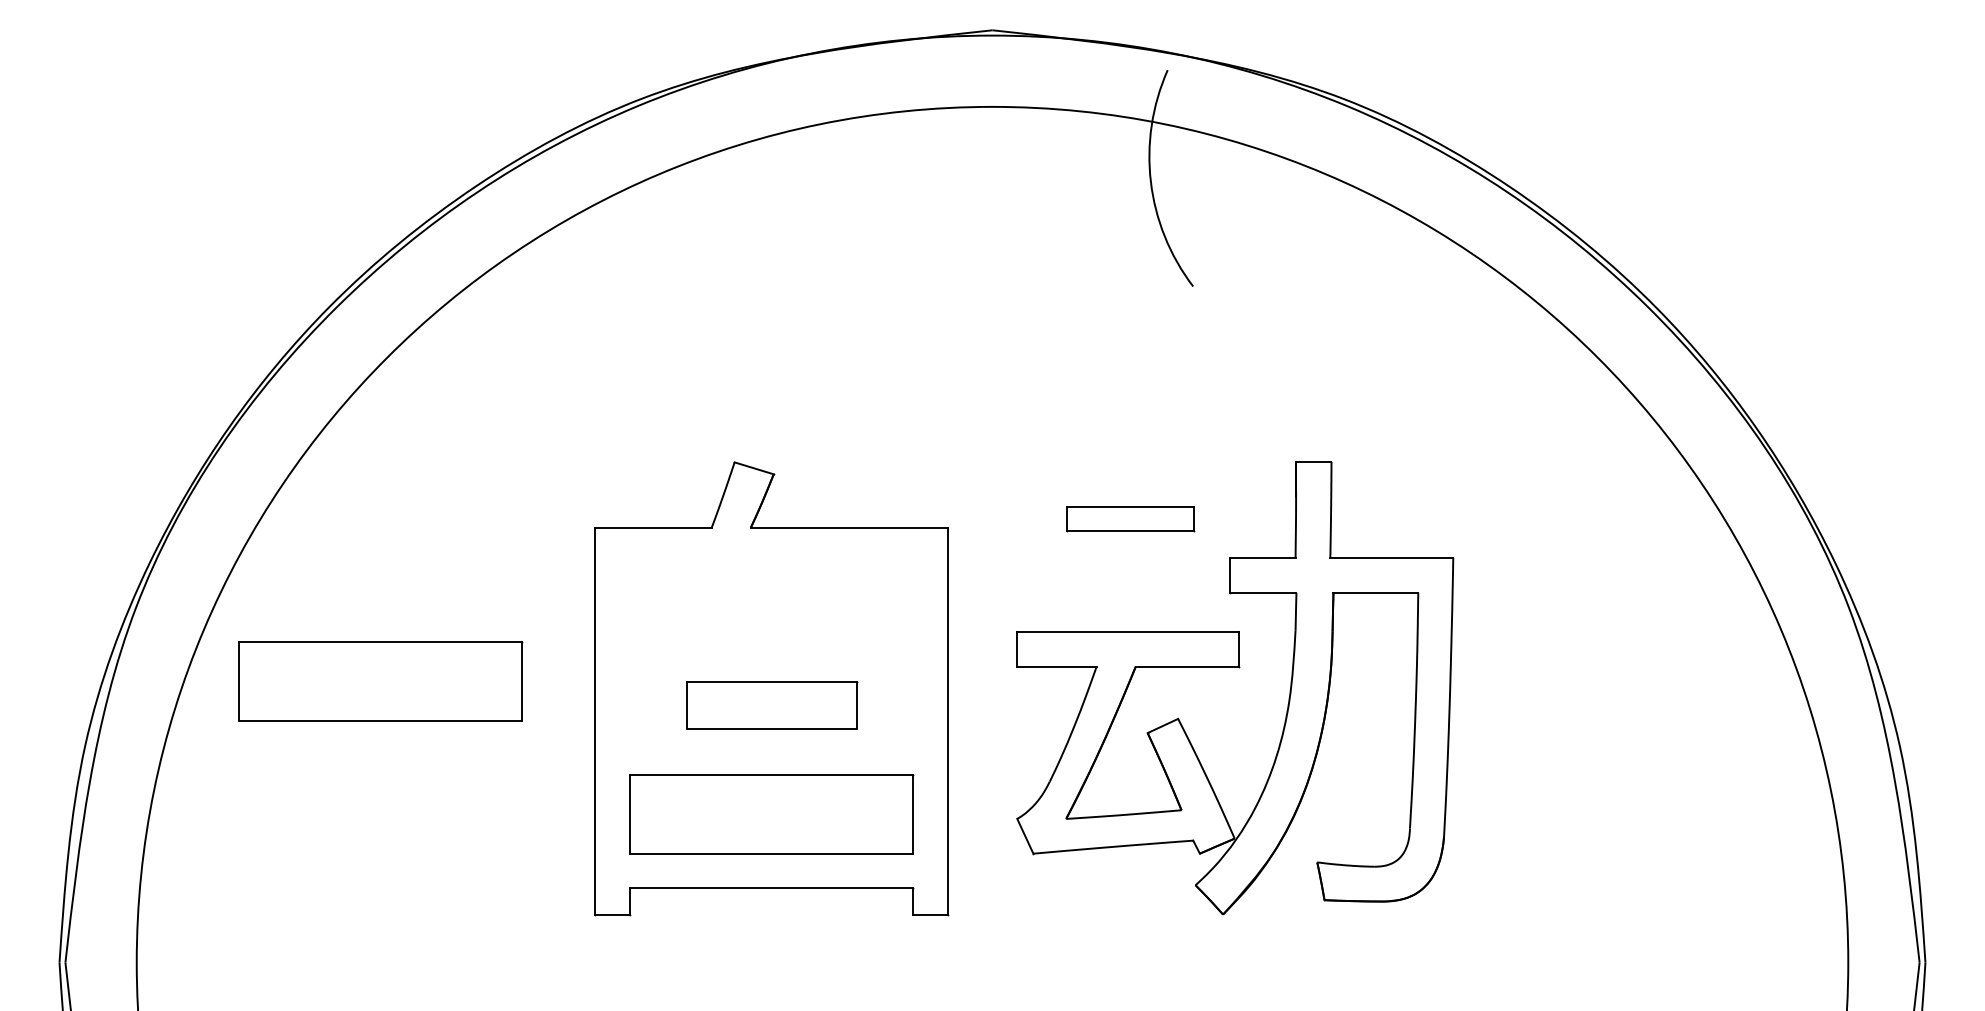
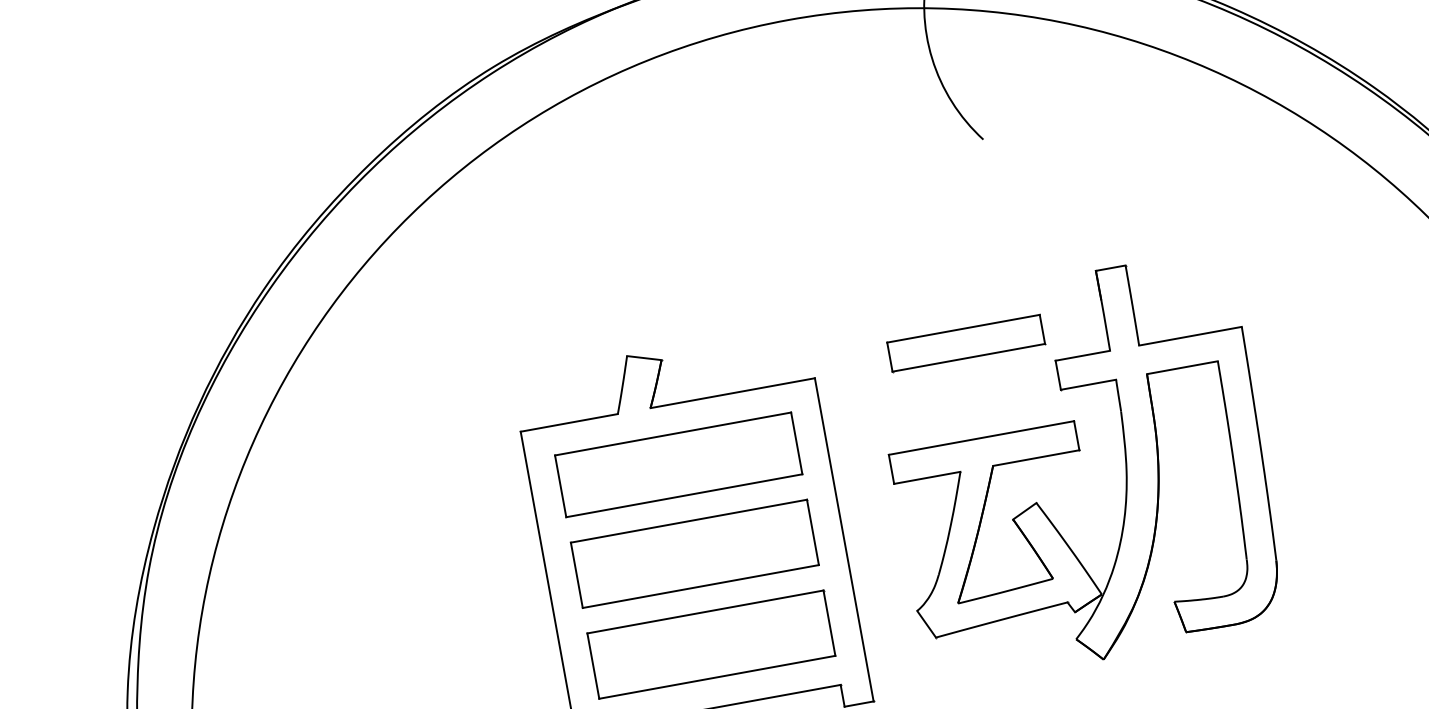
part: (1130, 519) -> (966, 343), size x1.43
part: (771, 598) -> (678, 464), added
part: (380, 681) -> (364, 592), removed
part: (771, 705) -> (694, 553), size x1.67

